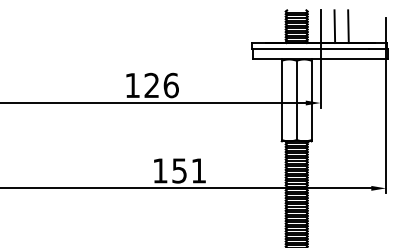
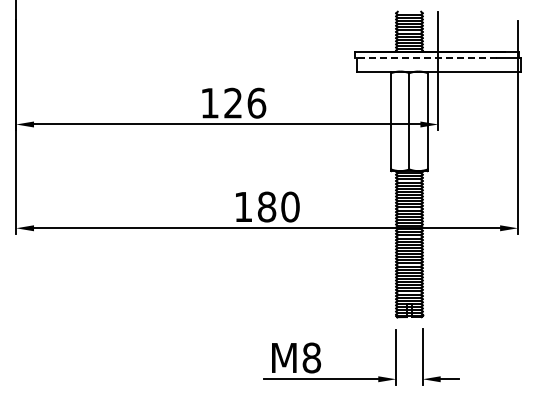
line: (334, 26) -> (455, 31), removed
line: (347, 26) -> (471, 31), removed
line: (309, 48) -> (425, 58), solid -> dashed
text: (189, 170) -> (278, 206), 151 -> 180

